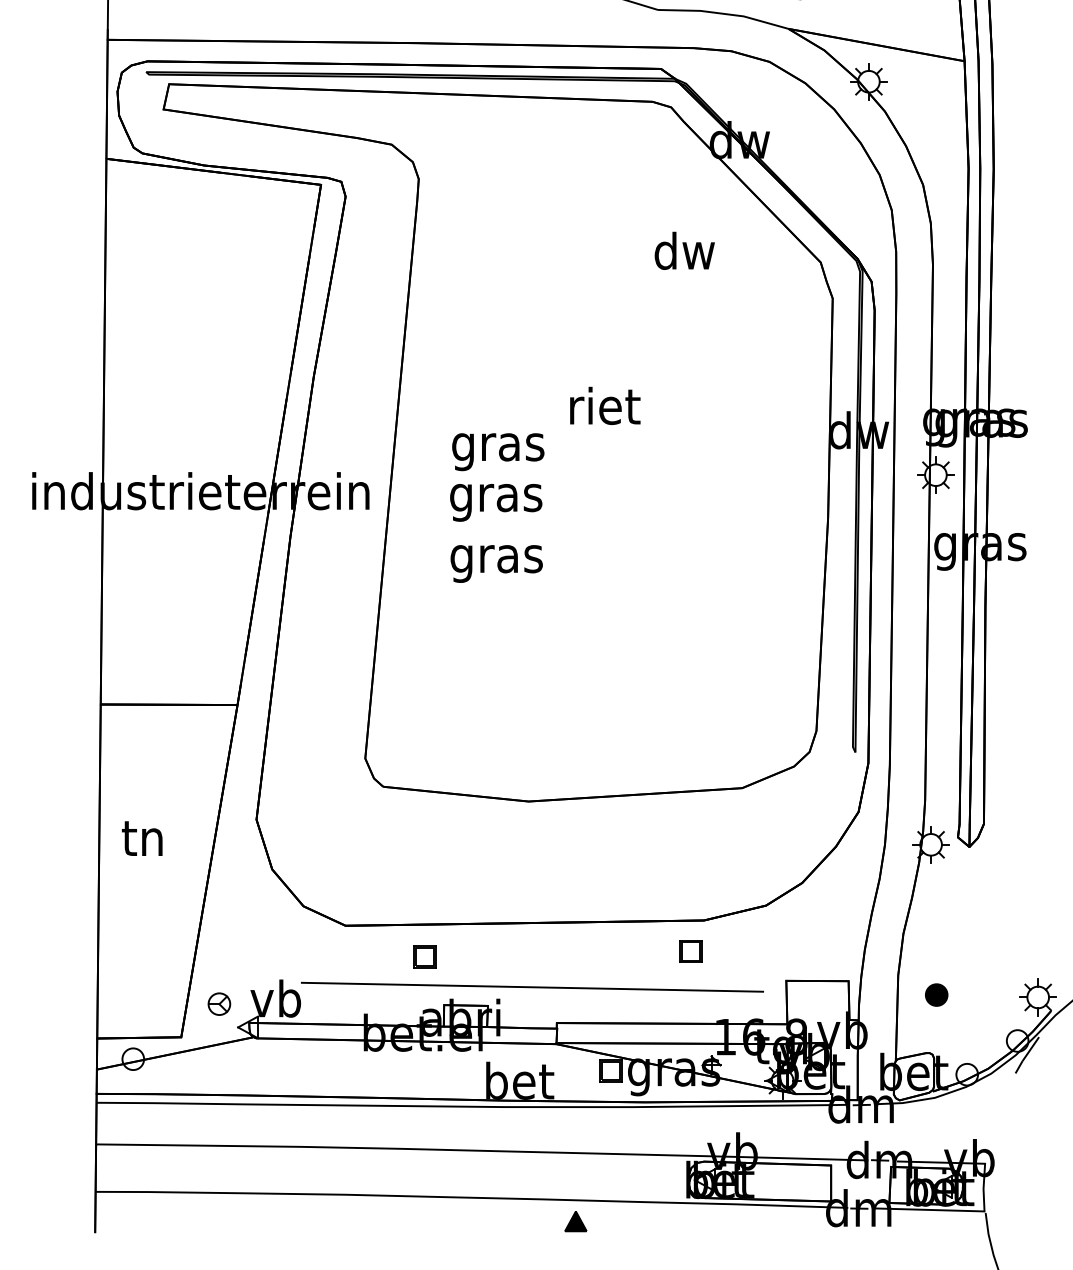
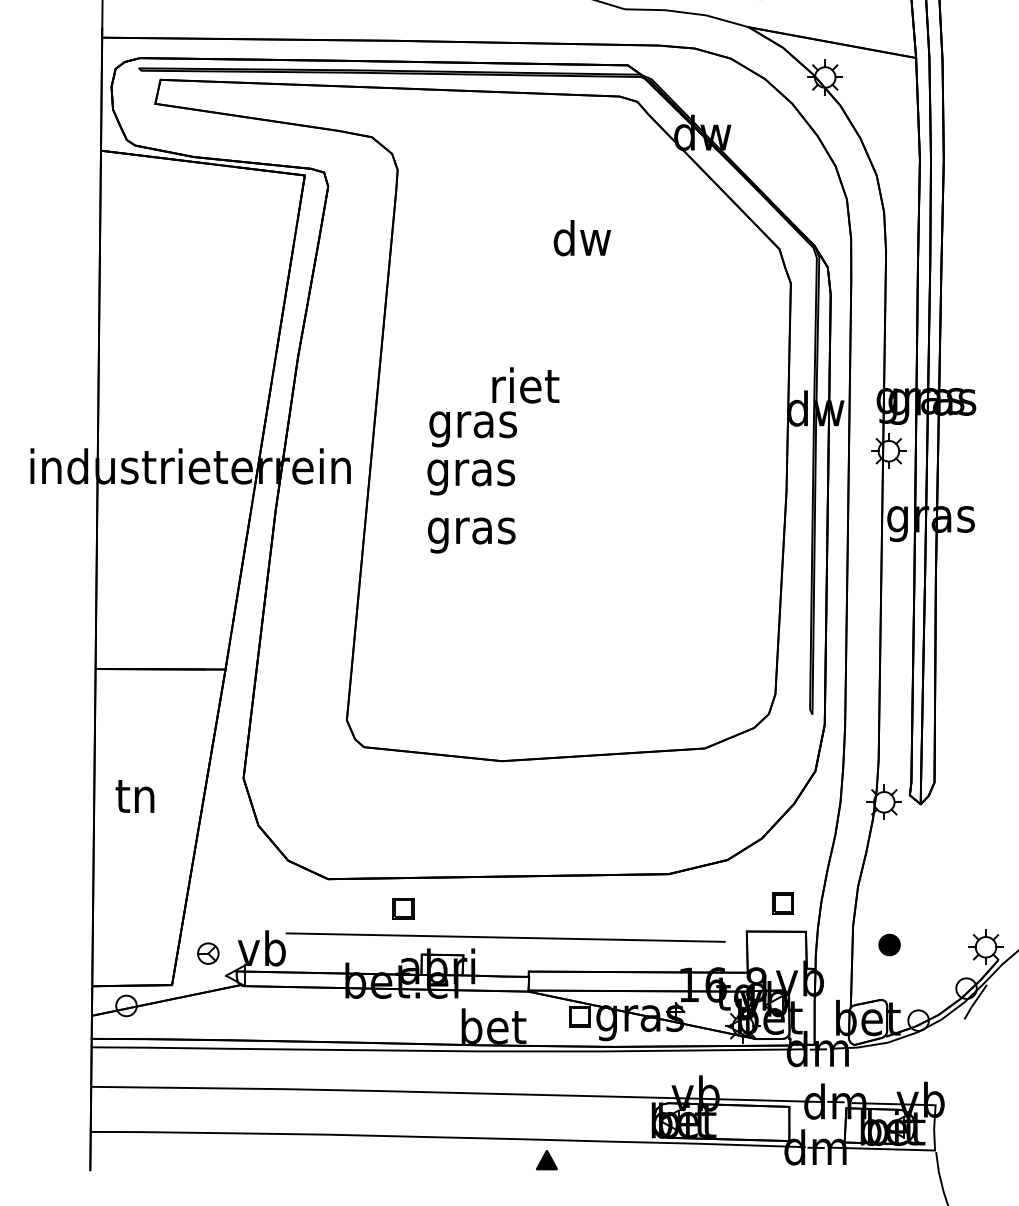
text: (683, 251) -> (581, 238), moved
text: (604, 406) -> (525, 385), moved
part: (690, 951) -> (782, 903), moved

